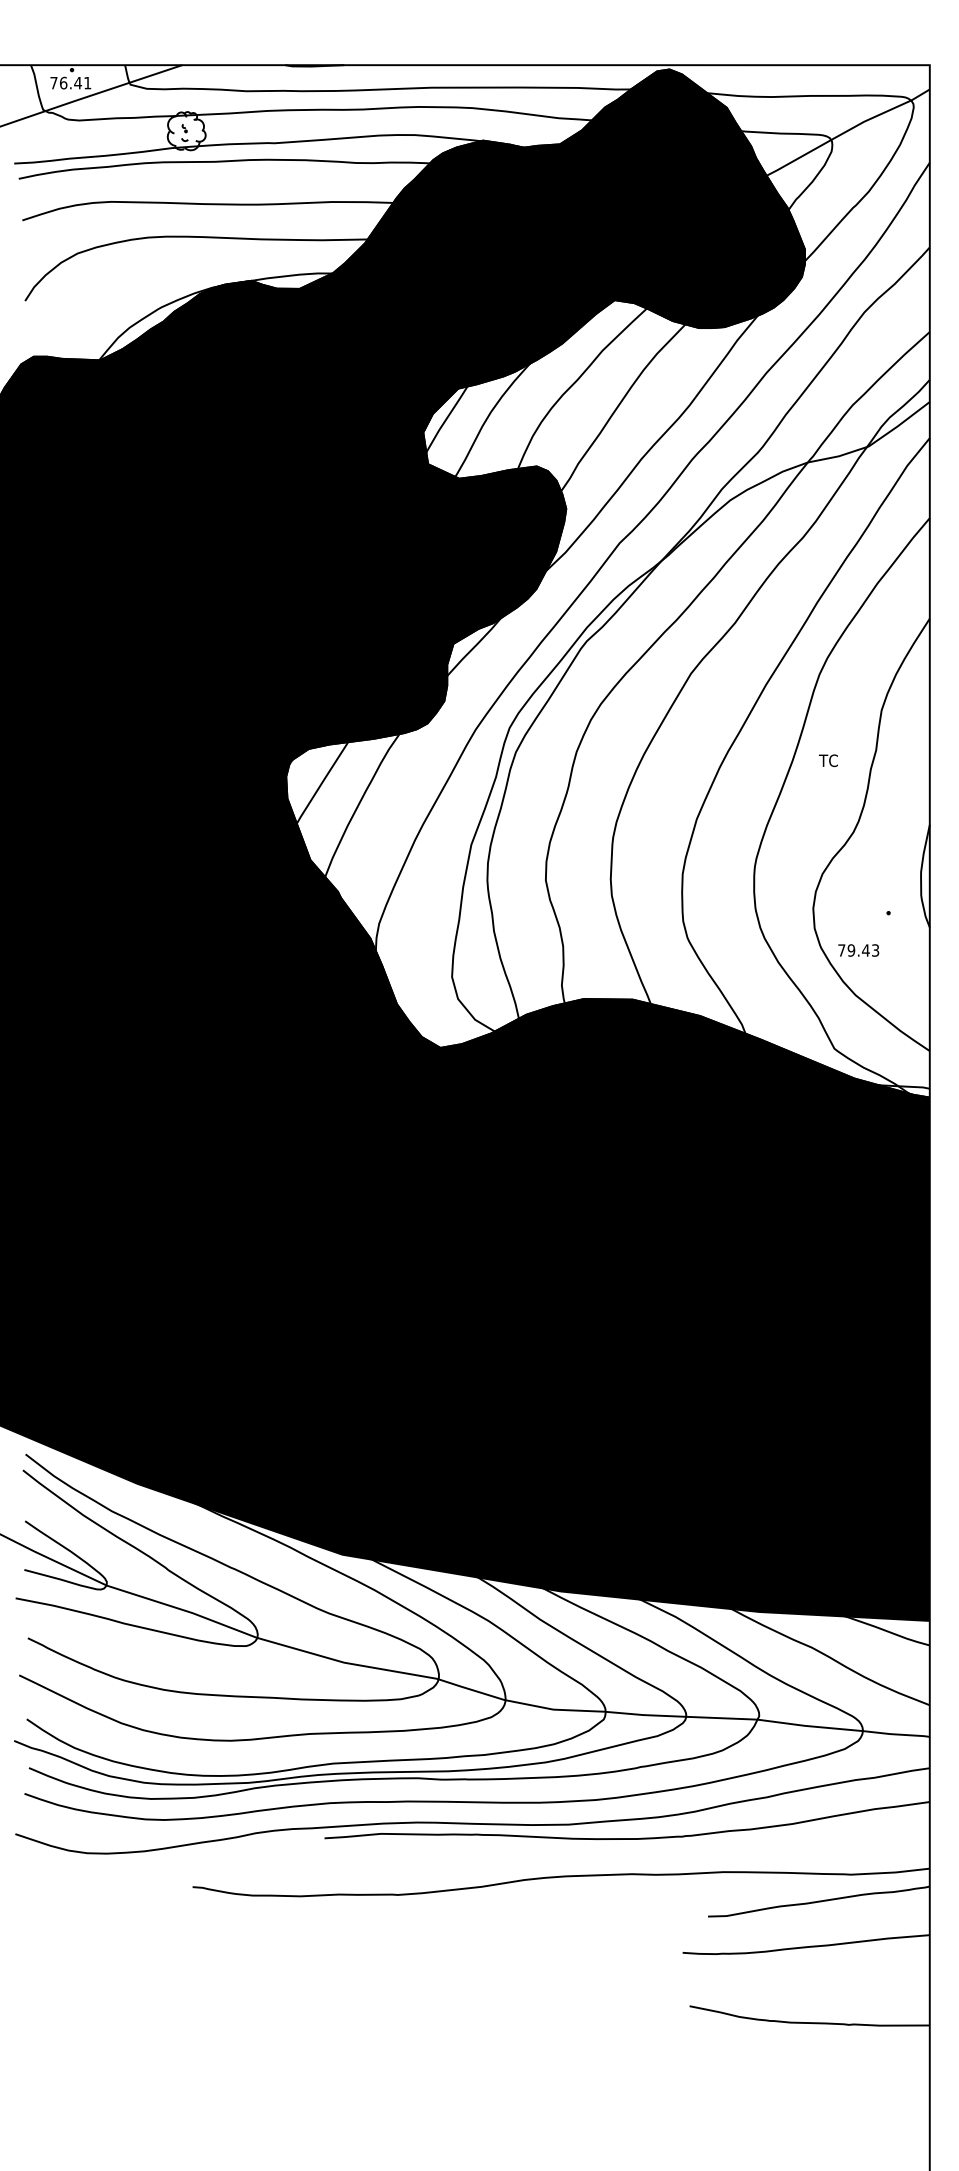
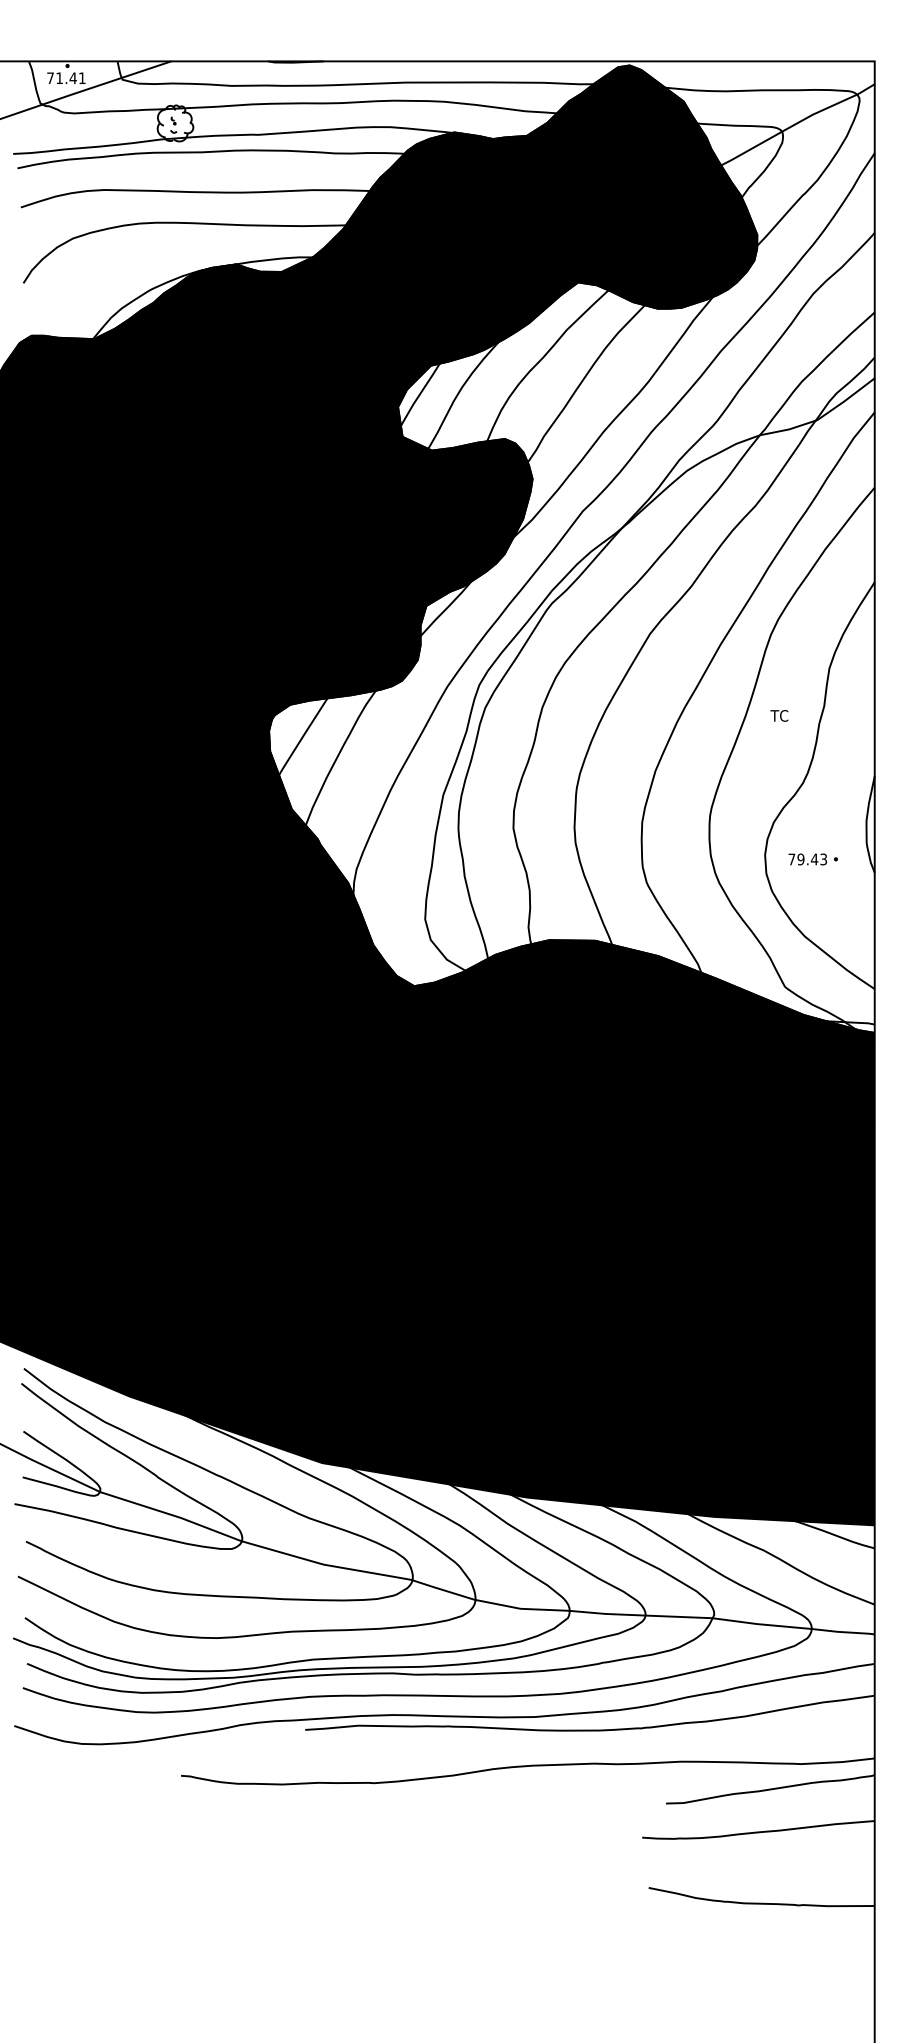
text: (63, 83) -> (59, 78), 76.41 -> 71.41
text: (858, 950) -> (807, 859), moved

